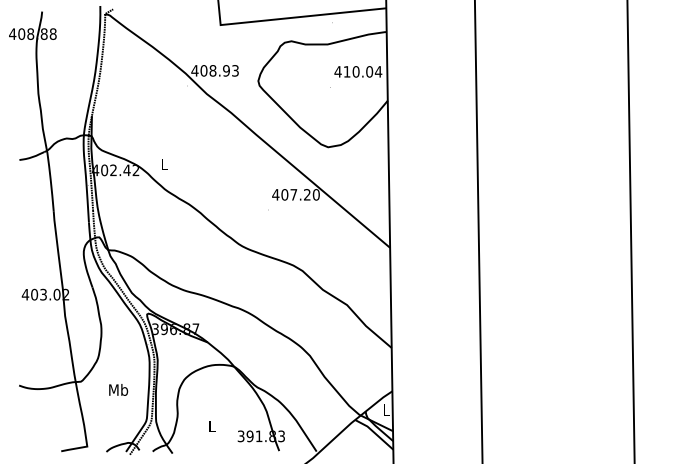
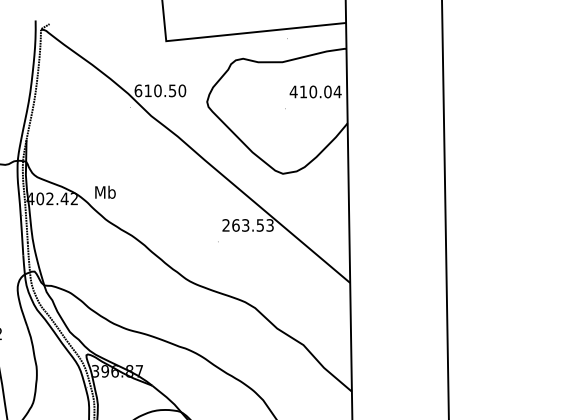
text: (214, 70) -> (159, 90), 408.93 -> 610.50
text: (164, 164) -> (105, 192), L -> Mb
text: (295, 194) -> (247, 225), 407.20 -> 263.53

